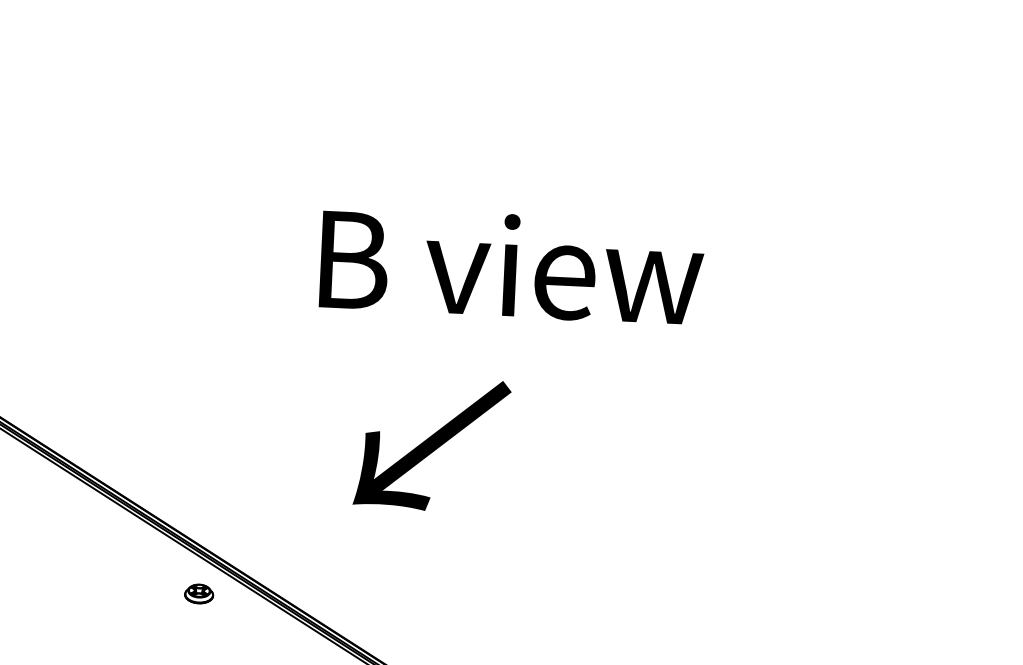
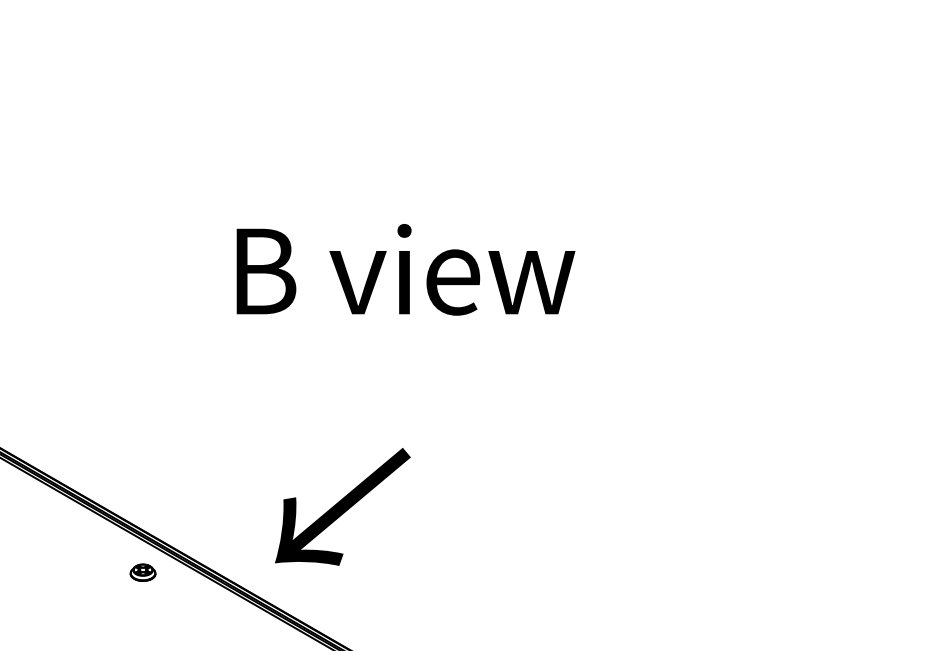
text: (431, 444) -> (342, 506), moved

